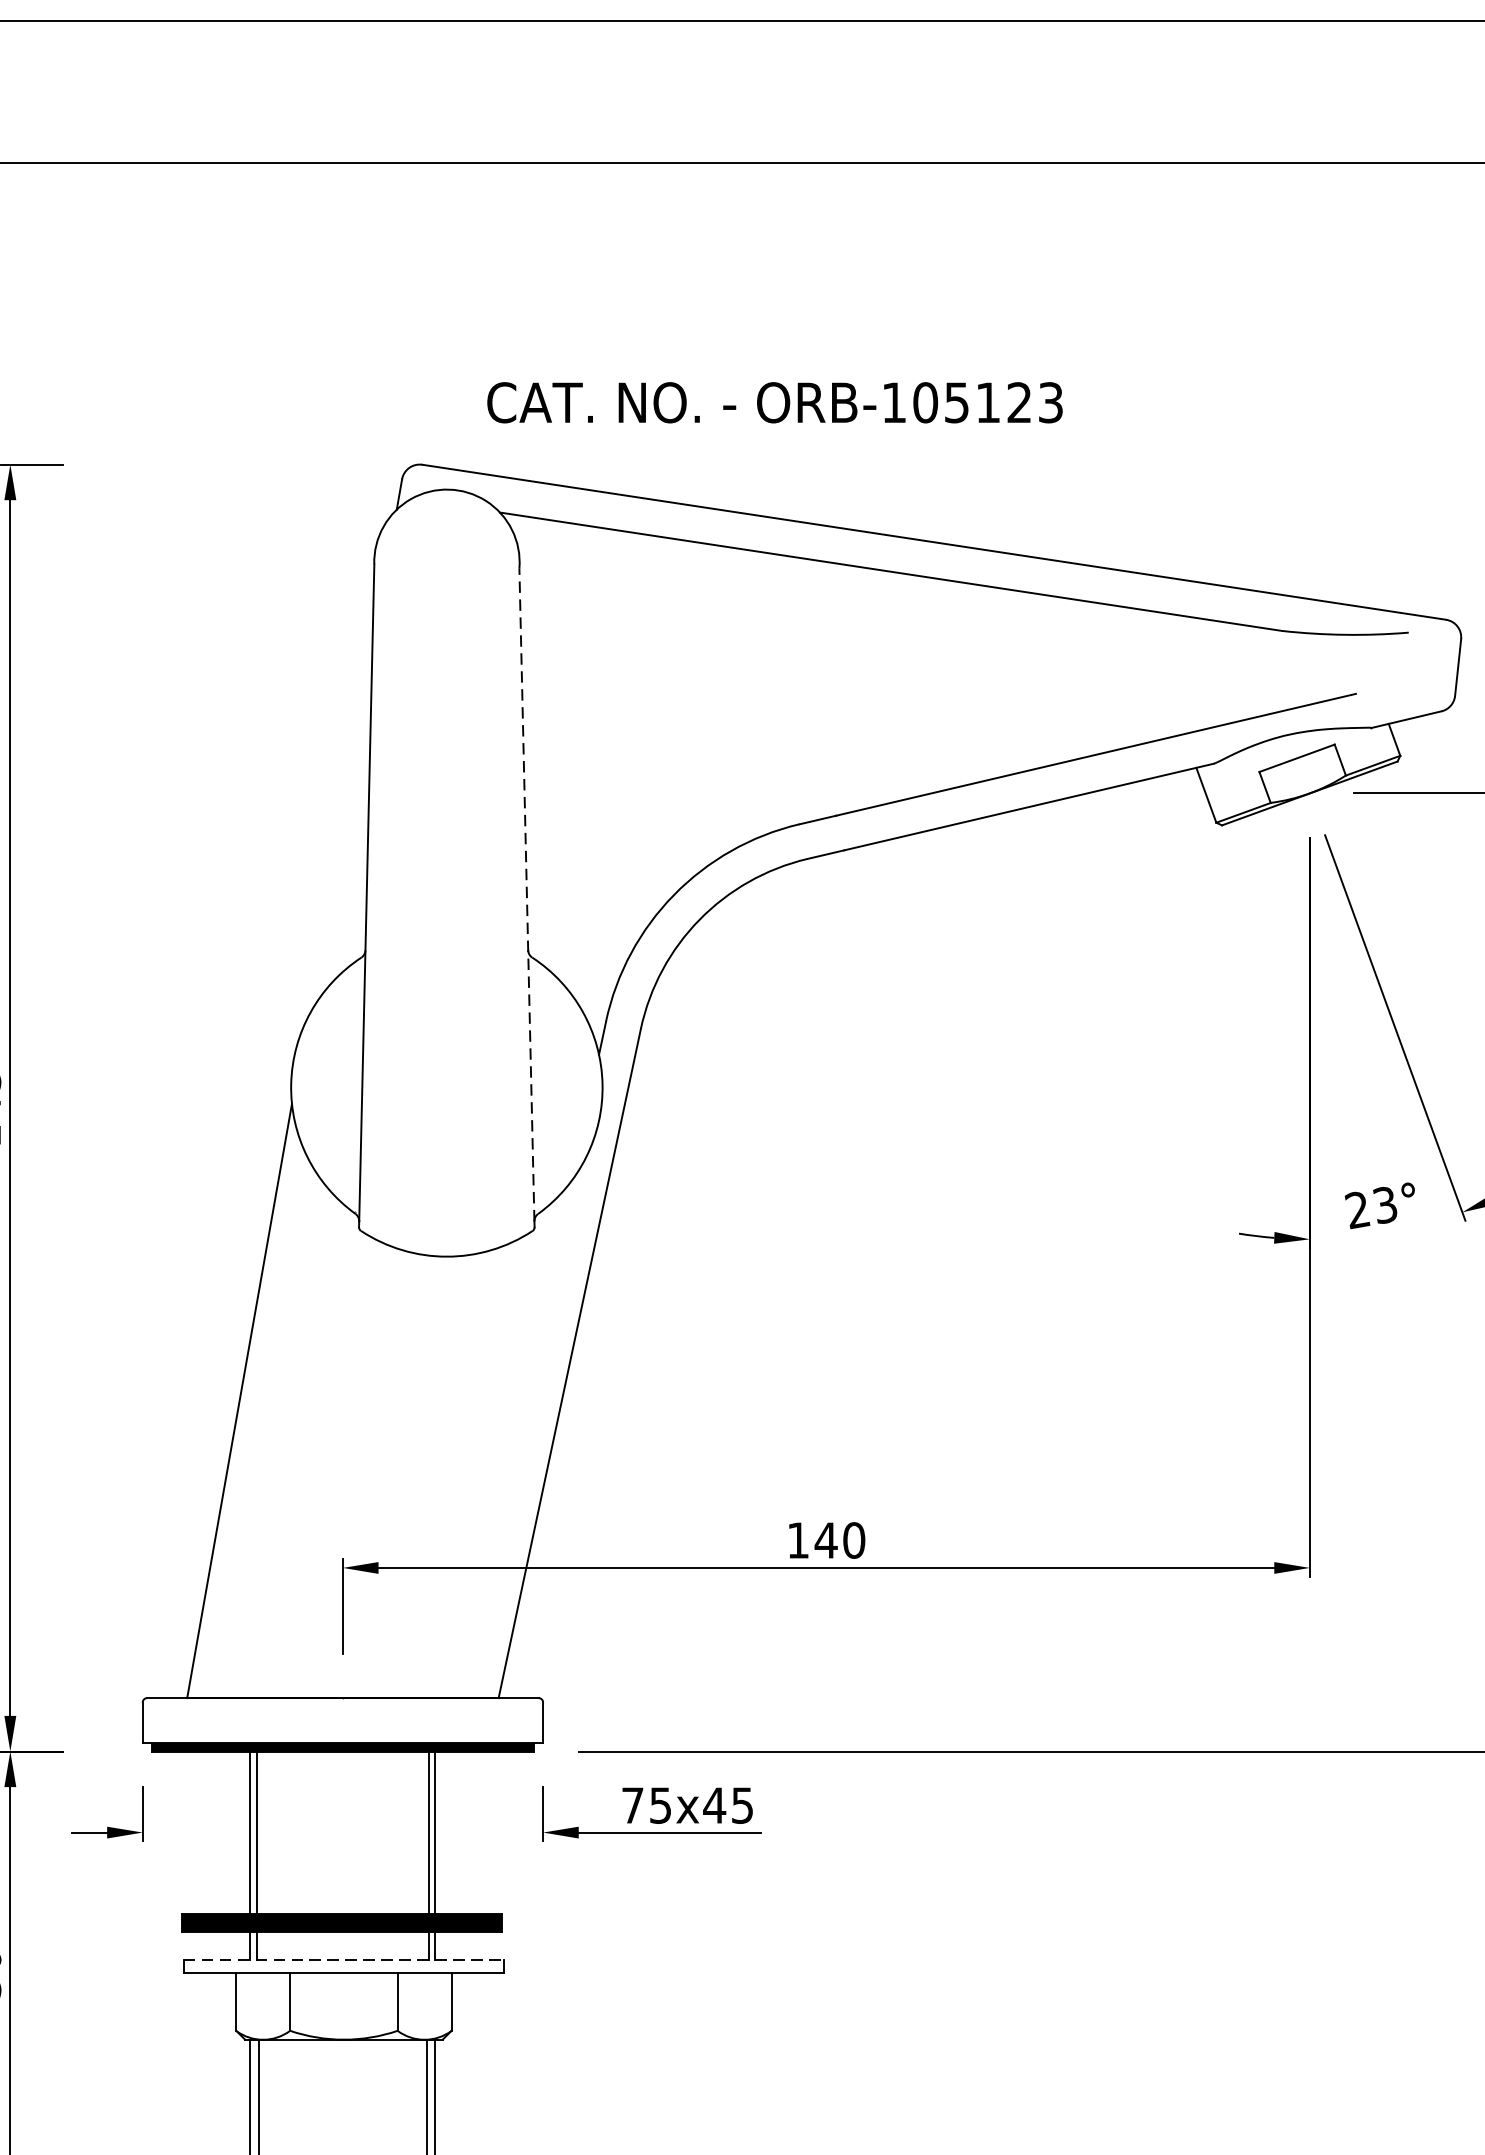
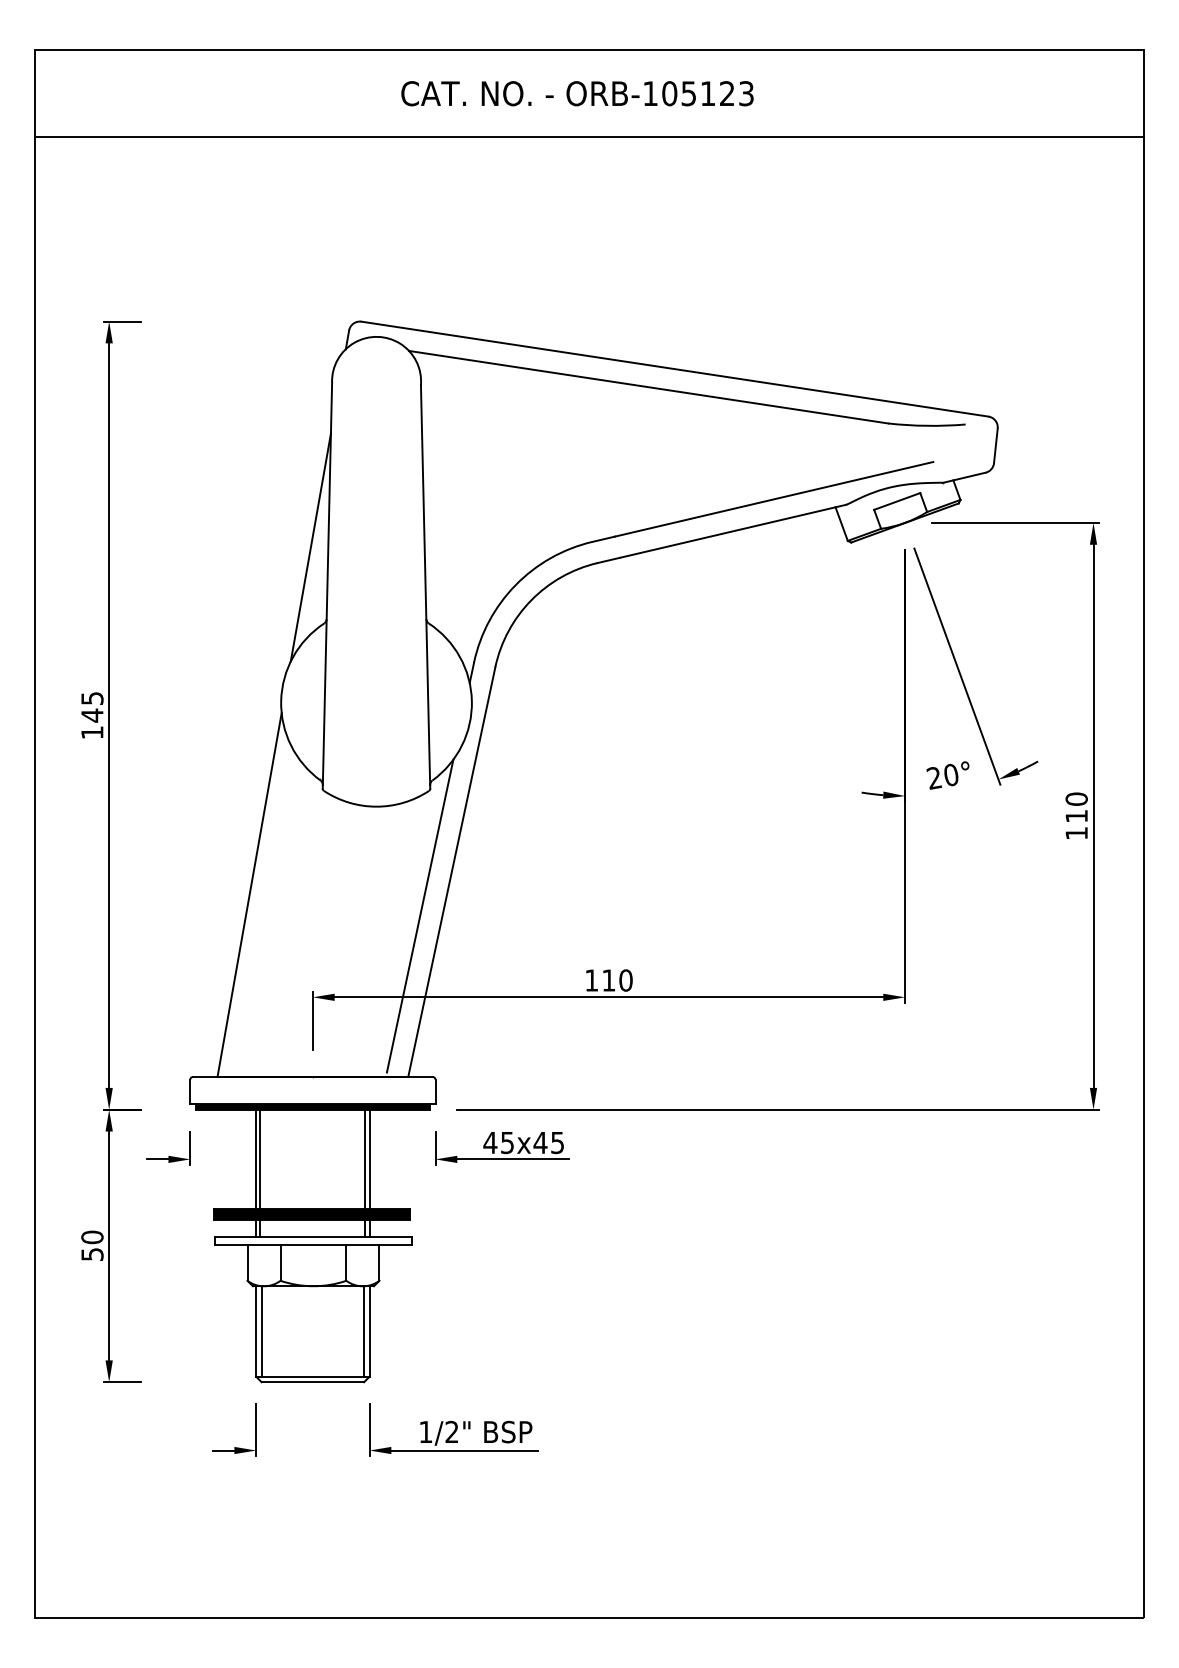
text: (775, 402) -> (577, 93), moved
line: (339, 833) -> (310, 547), added
line: (526, 893) -> (425, 584), dashed -> solid
text: (1384, 1205) -> (950, 775), 23° -> 20°
line: (517, 1434) -> (419, 915), added
text: (825, 1540) -> (608, 980), 140 -> 110
text: (632, 1804) -> (490, 1142), 75x45 -> 45x45
line: (343, 1960) -> (313, 1237), dashed -> solid

